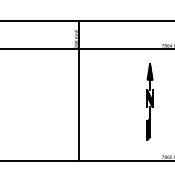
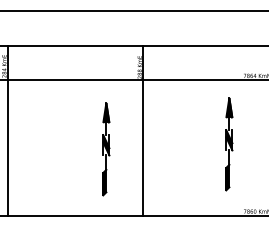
part: (49, 106) -> (106, 149), added

